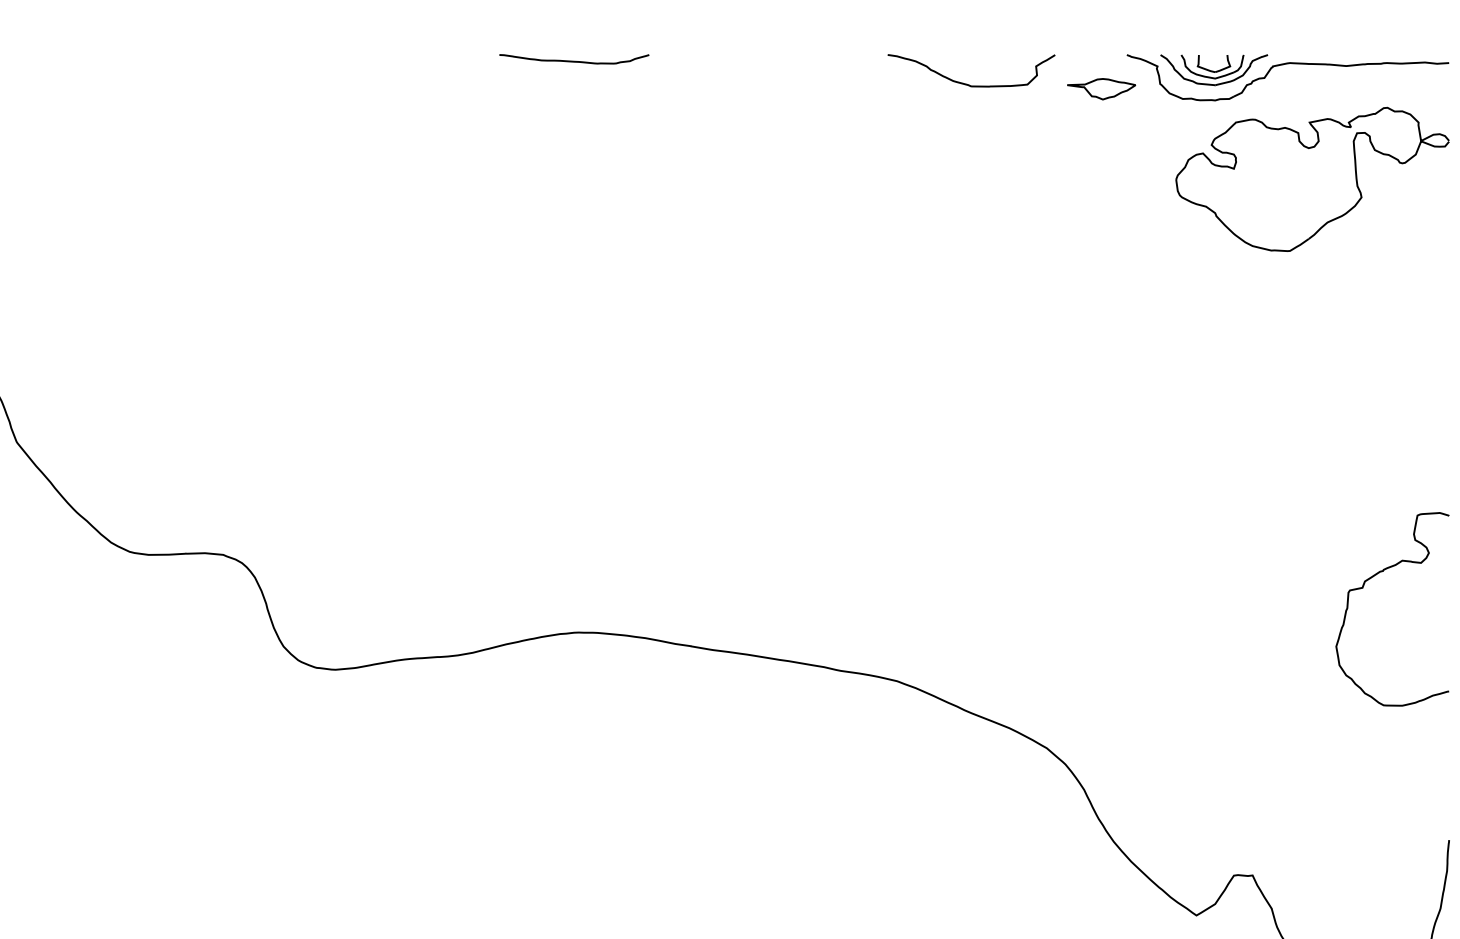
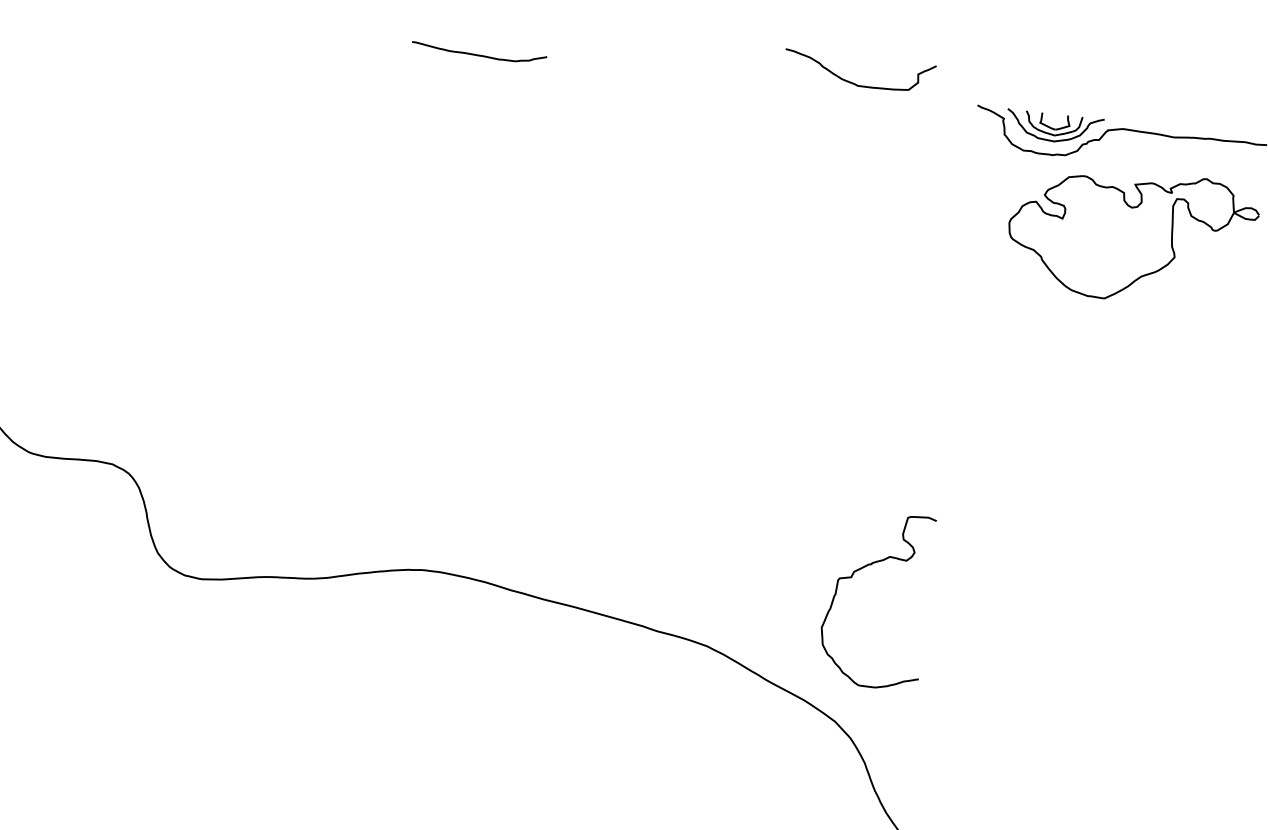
curve: (966, 83) -> (853, 82), moved
part: (1101, 89) -> (951, 133), removed
curve: (1363, 588) -> (852, 578), moved

